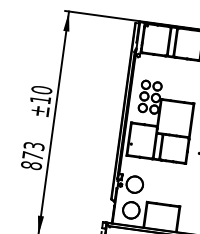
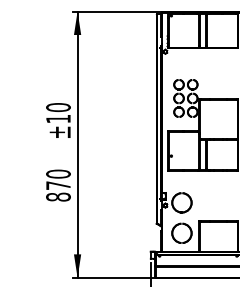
text: (34, 145) -> (58, 173), 873 -> 870

